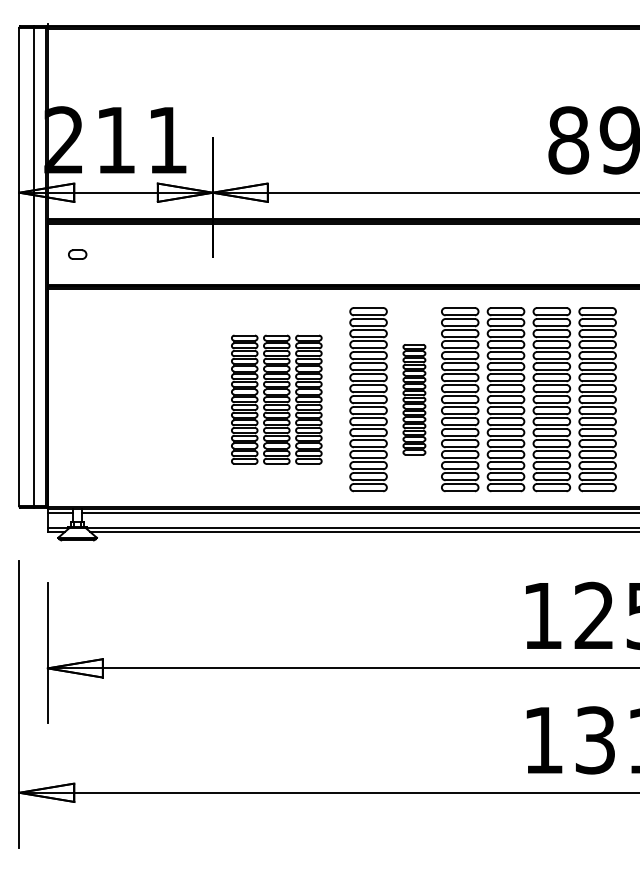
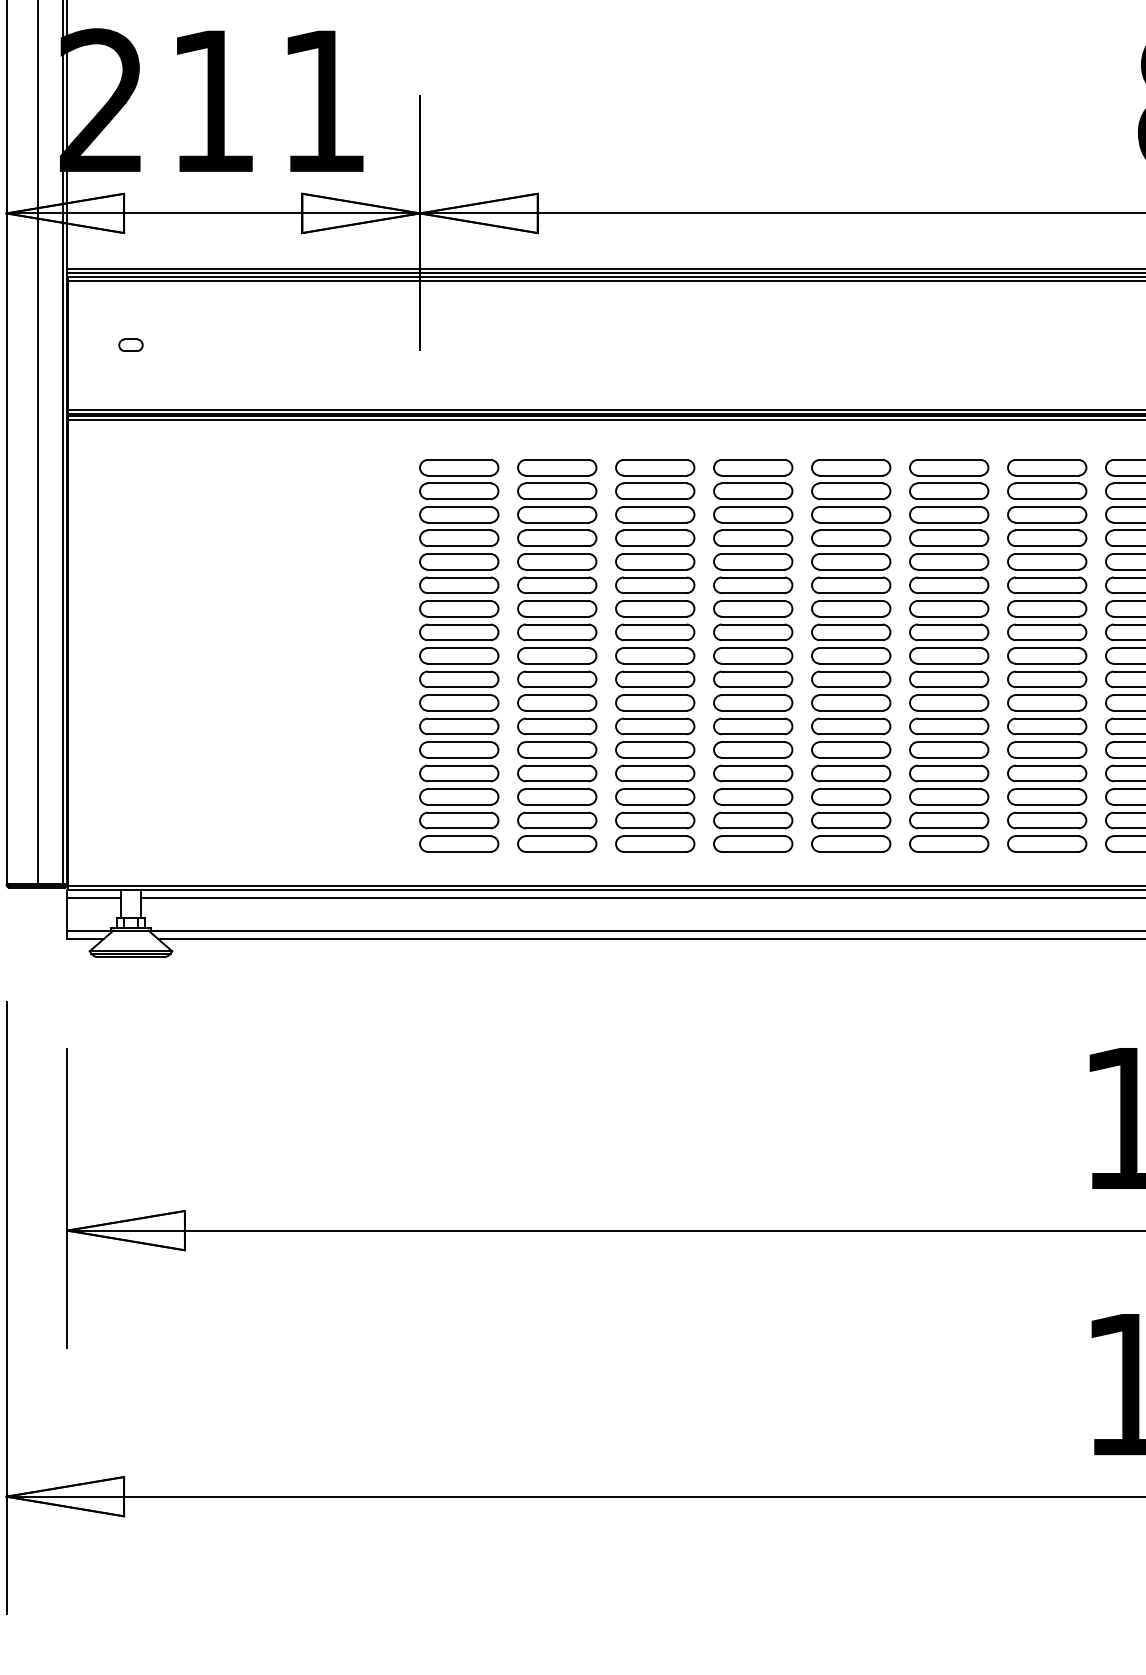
part: (77, 253) -> (130, 343), size x0.62
part: (276, 399) -> (556, 655), size x1.43
part: (414, 399) -> (851, 655), size x1.67

